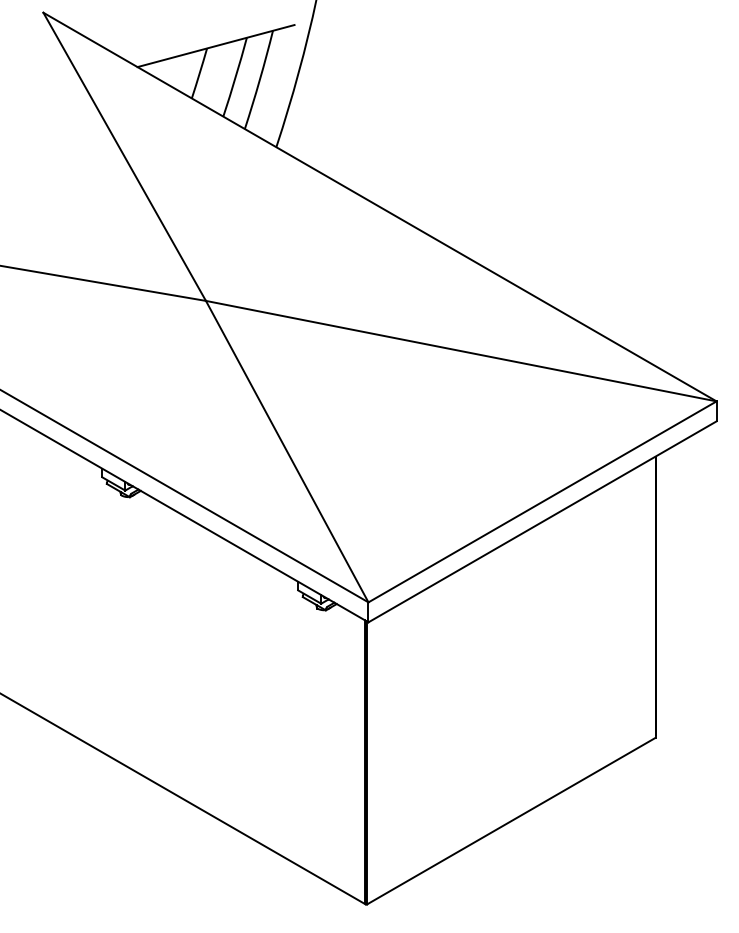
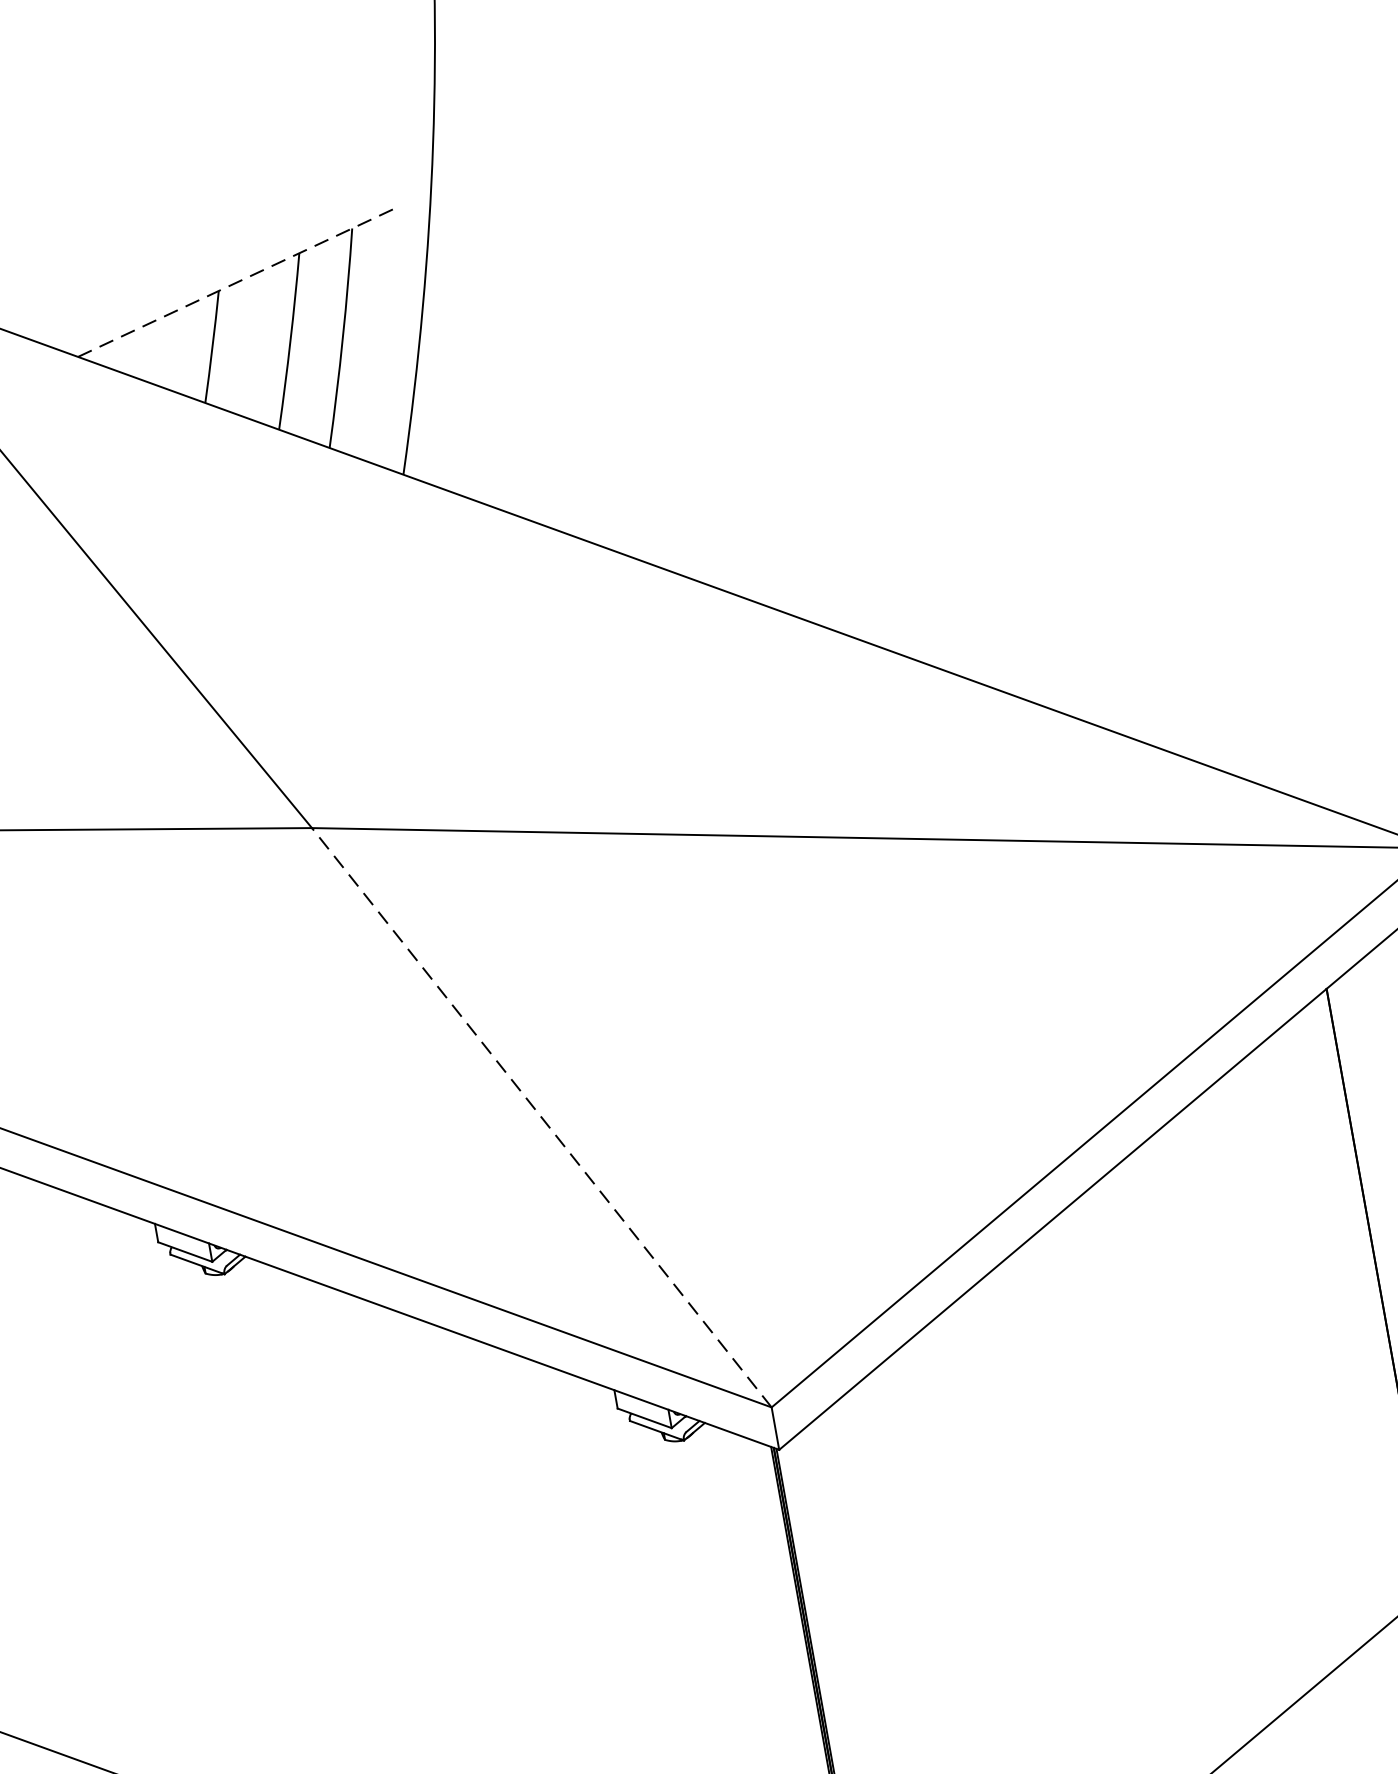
line: (216, 45) -> (237, 281), solid -> dashed
line: (286, 451) -> (540, 1117), solid -> dashed

